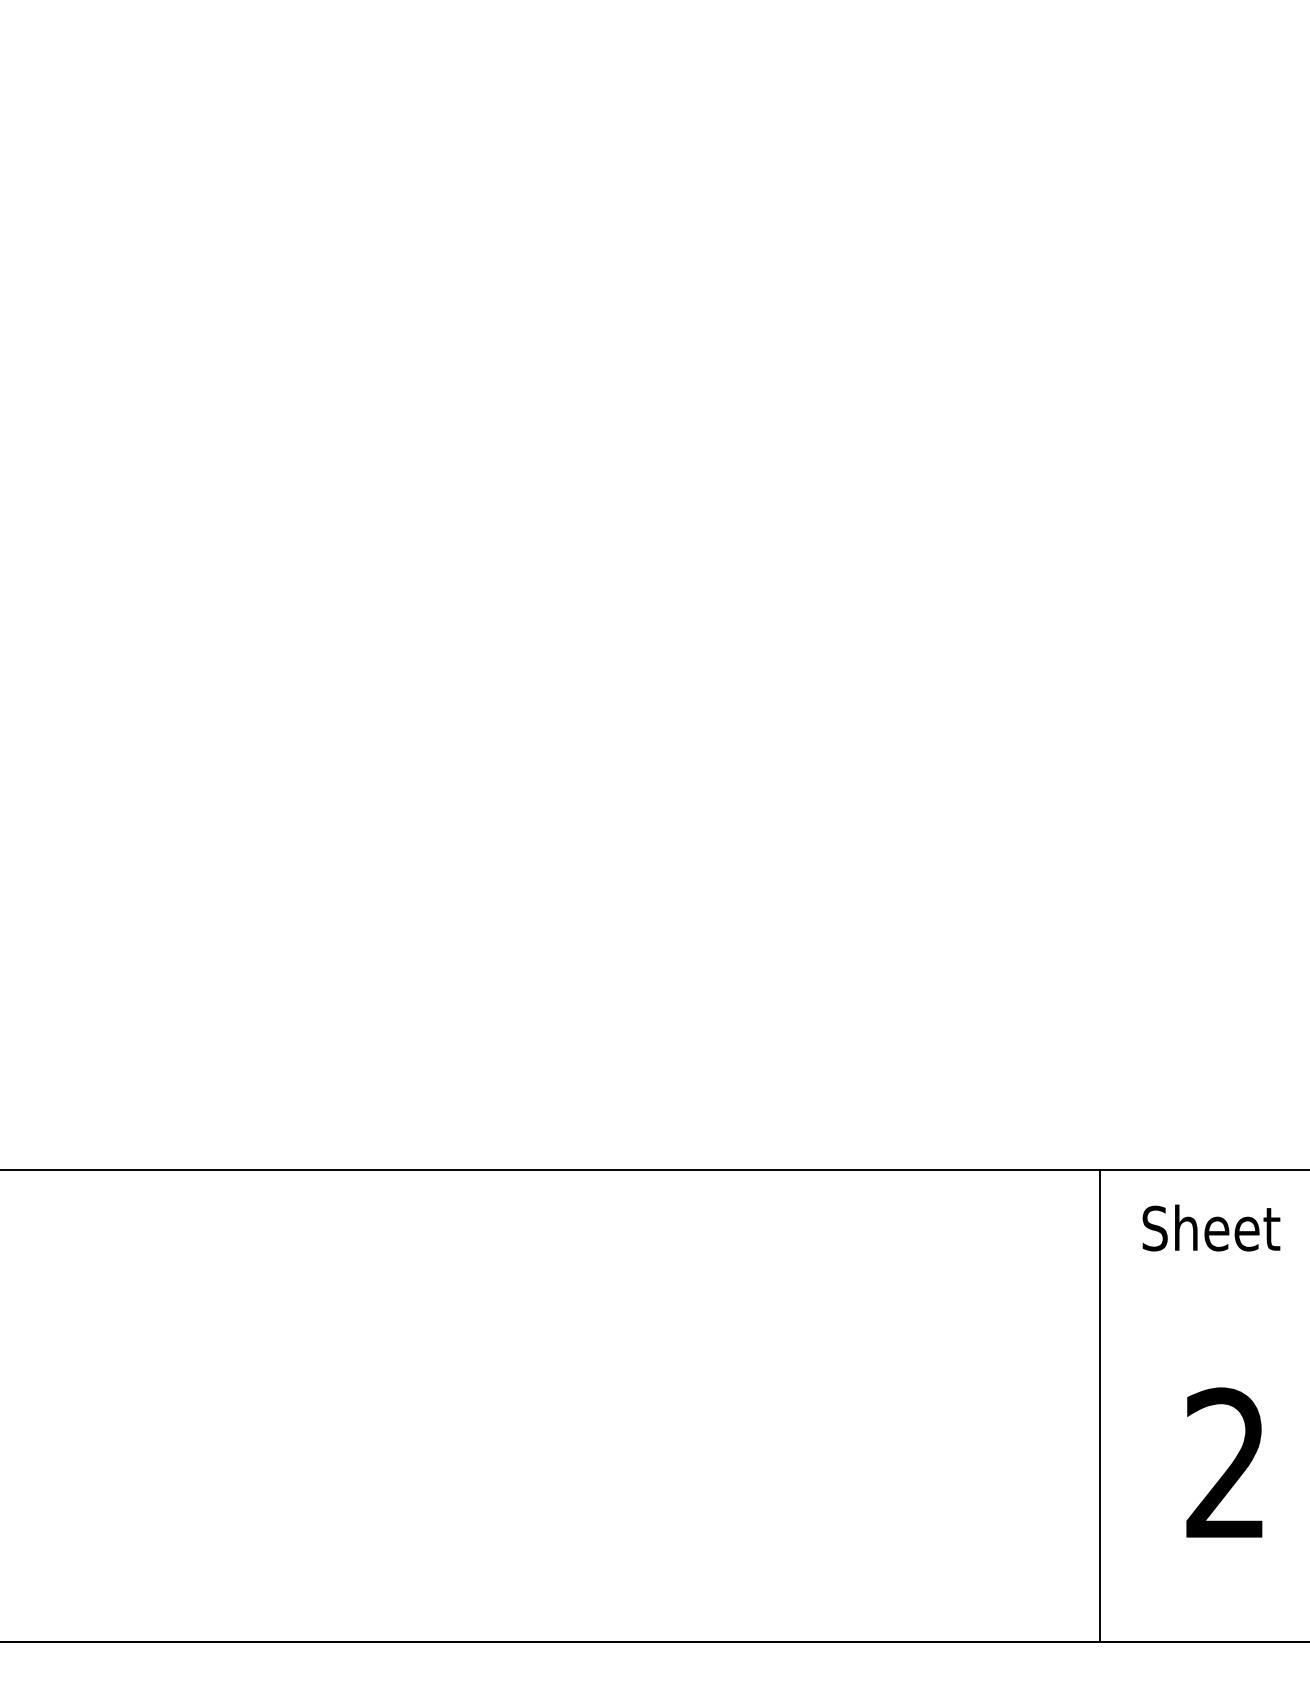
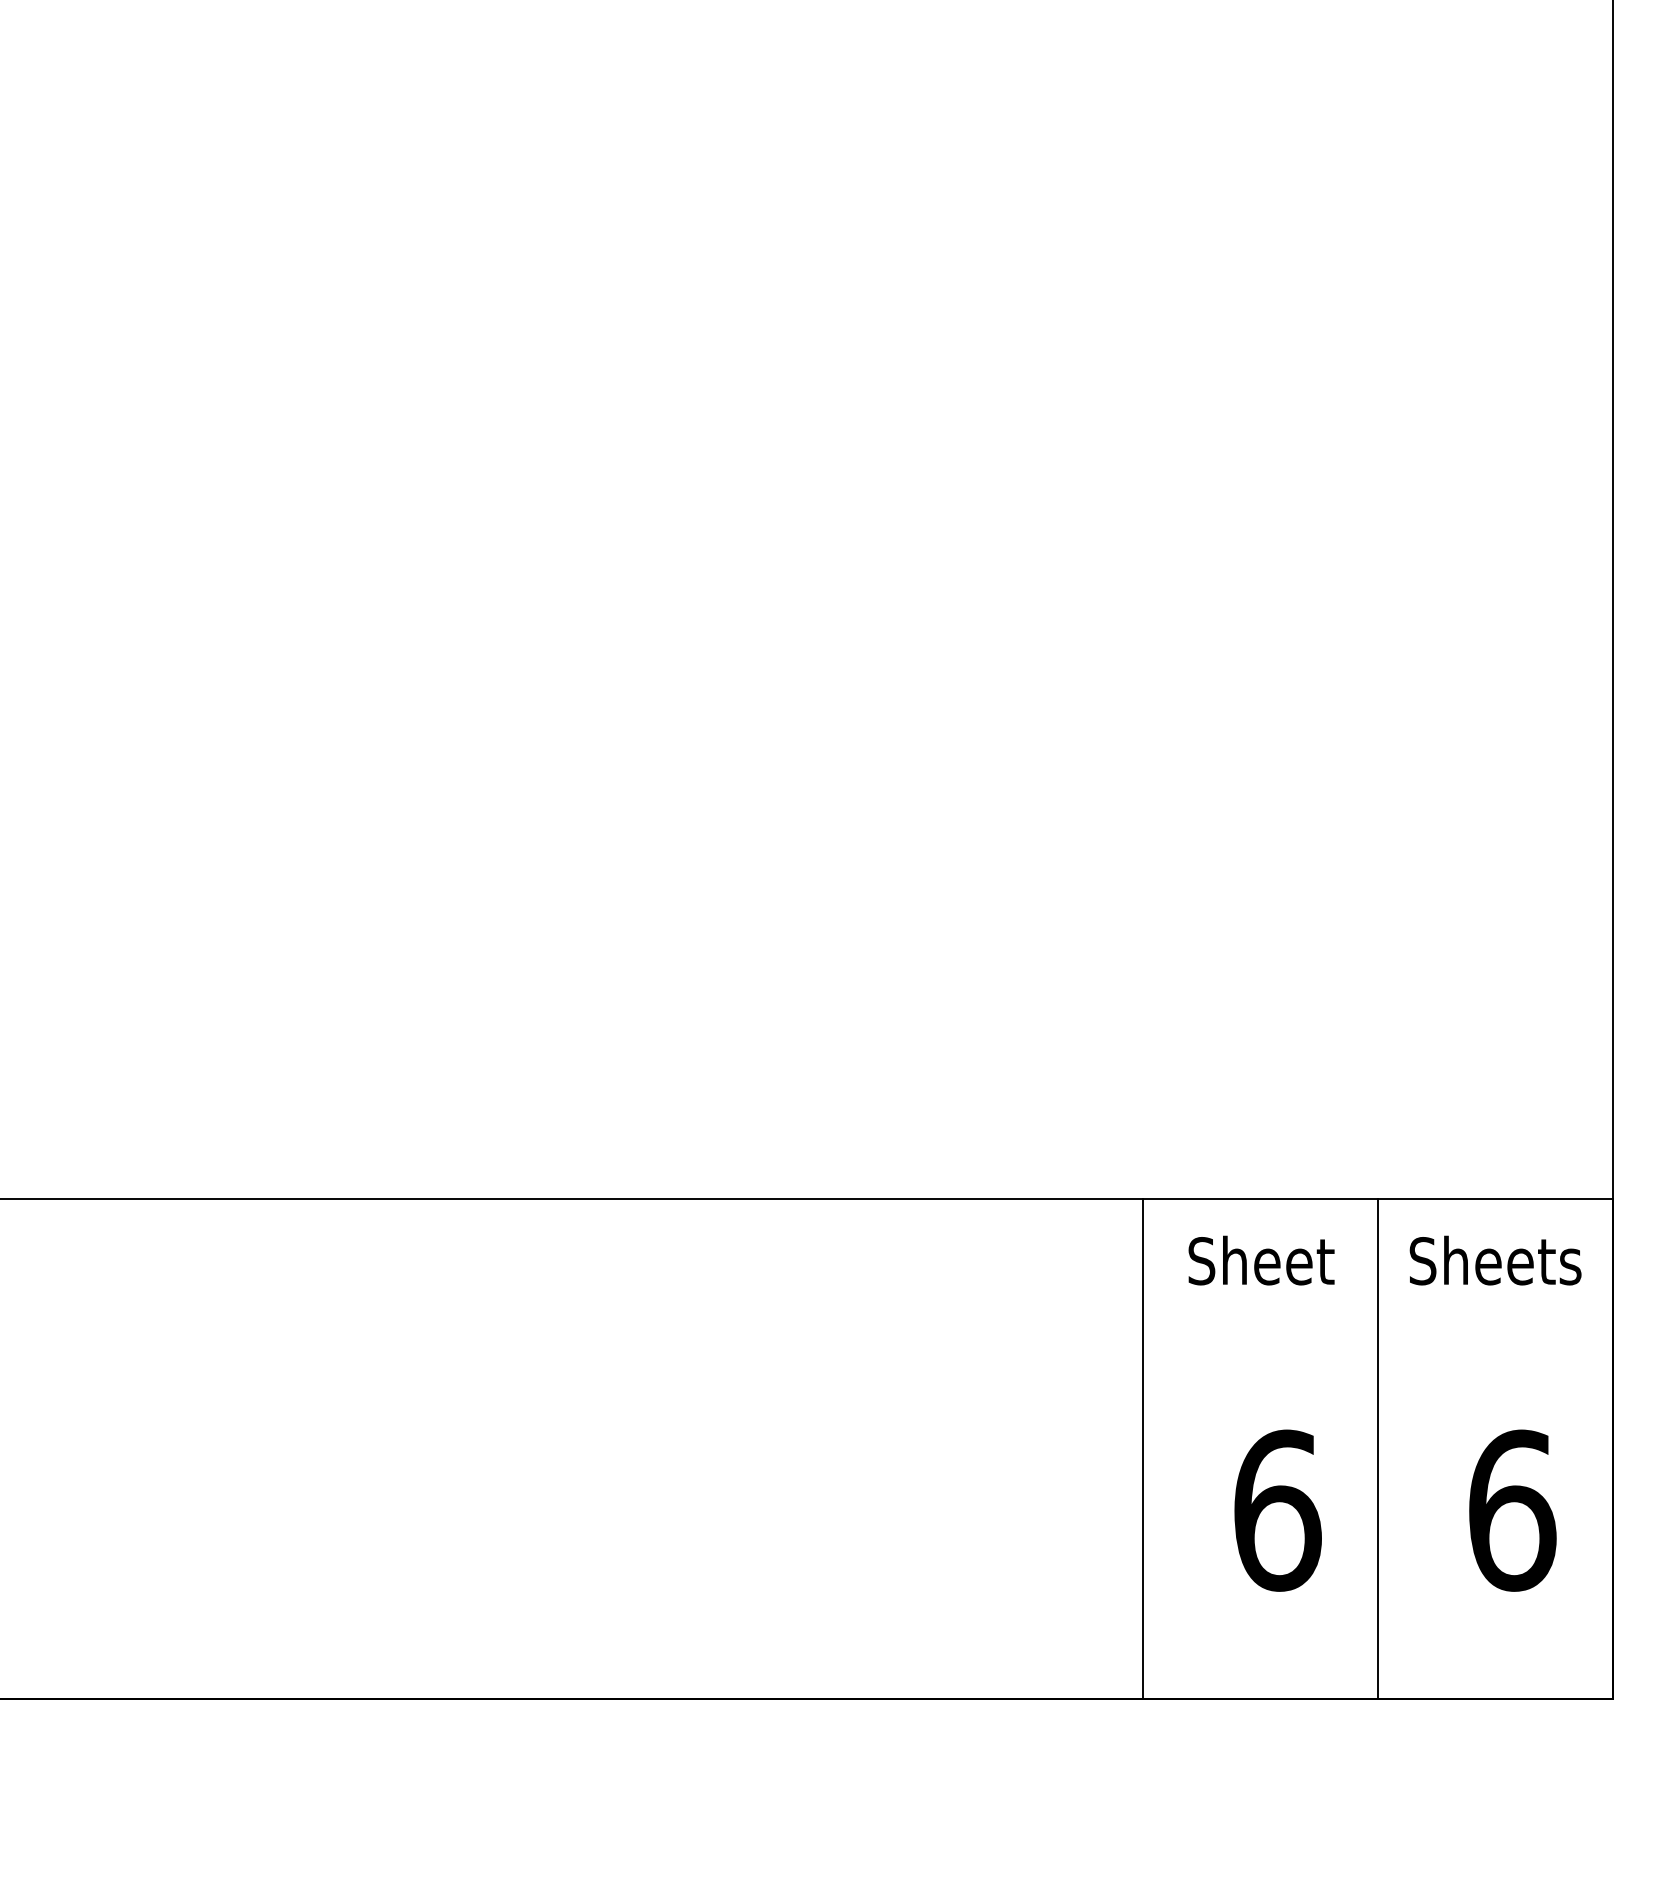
text: (1226, 1463) -> (1277, 1510), 2 -> 6

